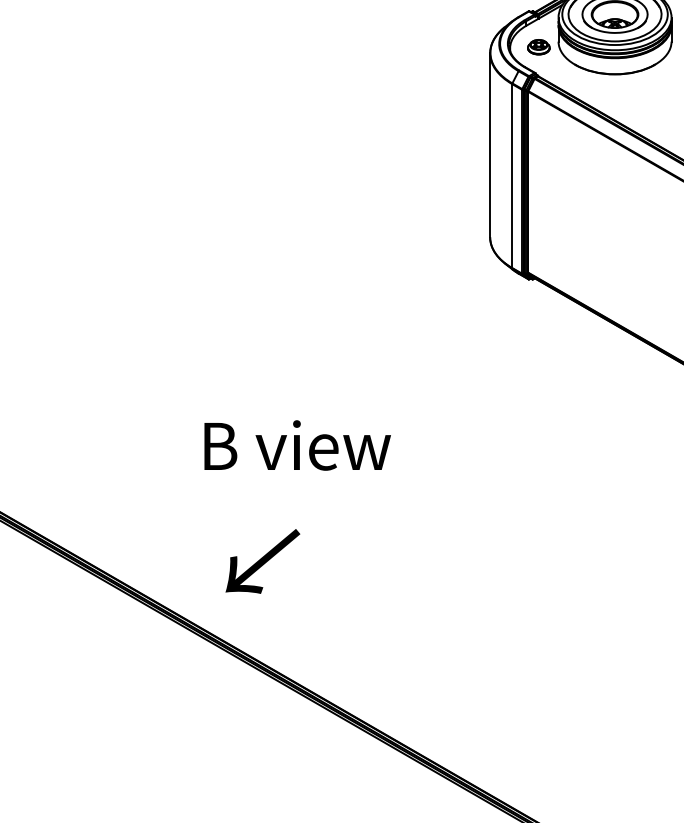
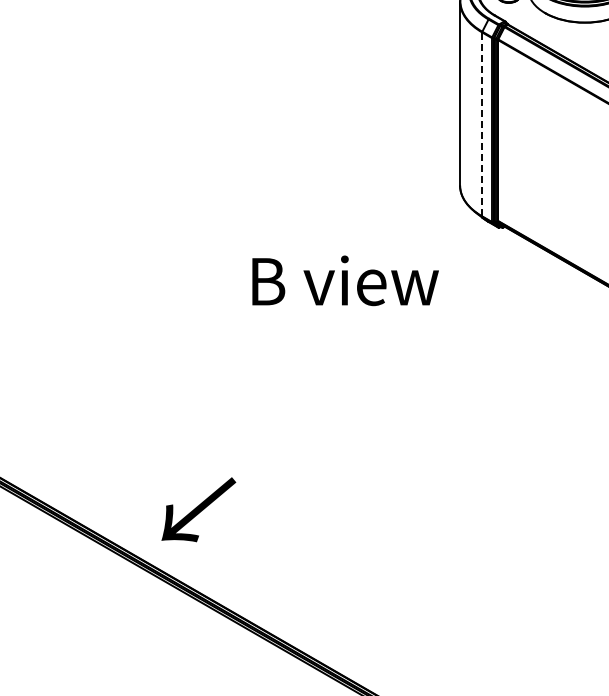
line: (512, 176) -> (482, 124), solid -> dashed
text: (297, 445) -> (345, 280), moved
text: (262, 561) -> (198, 509), moved

